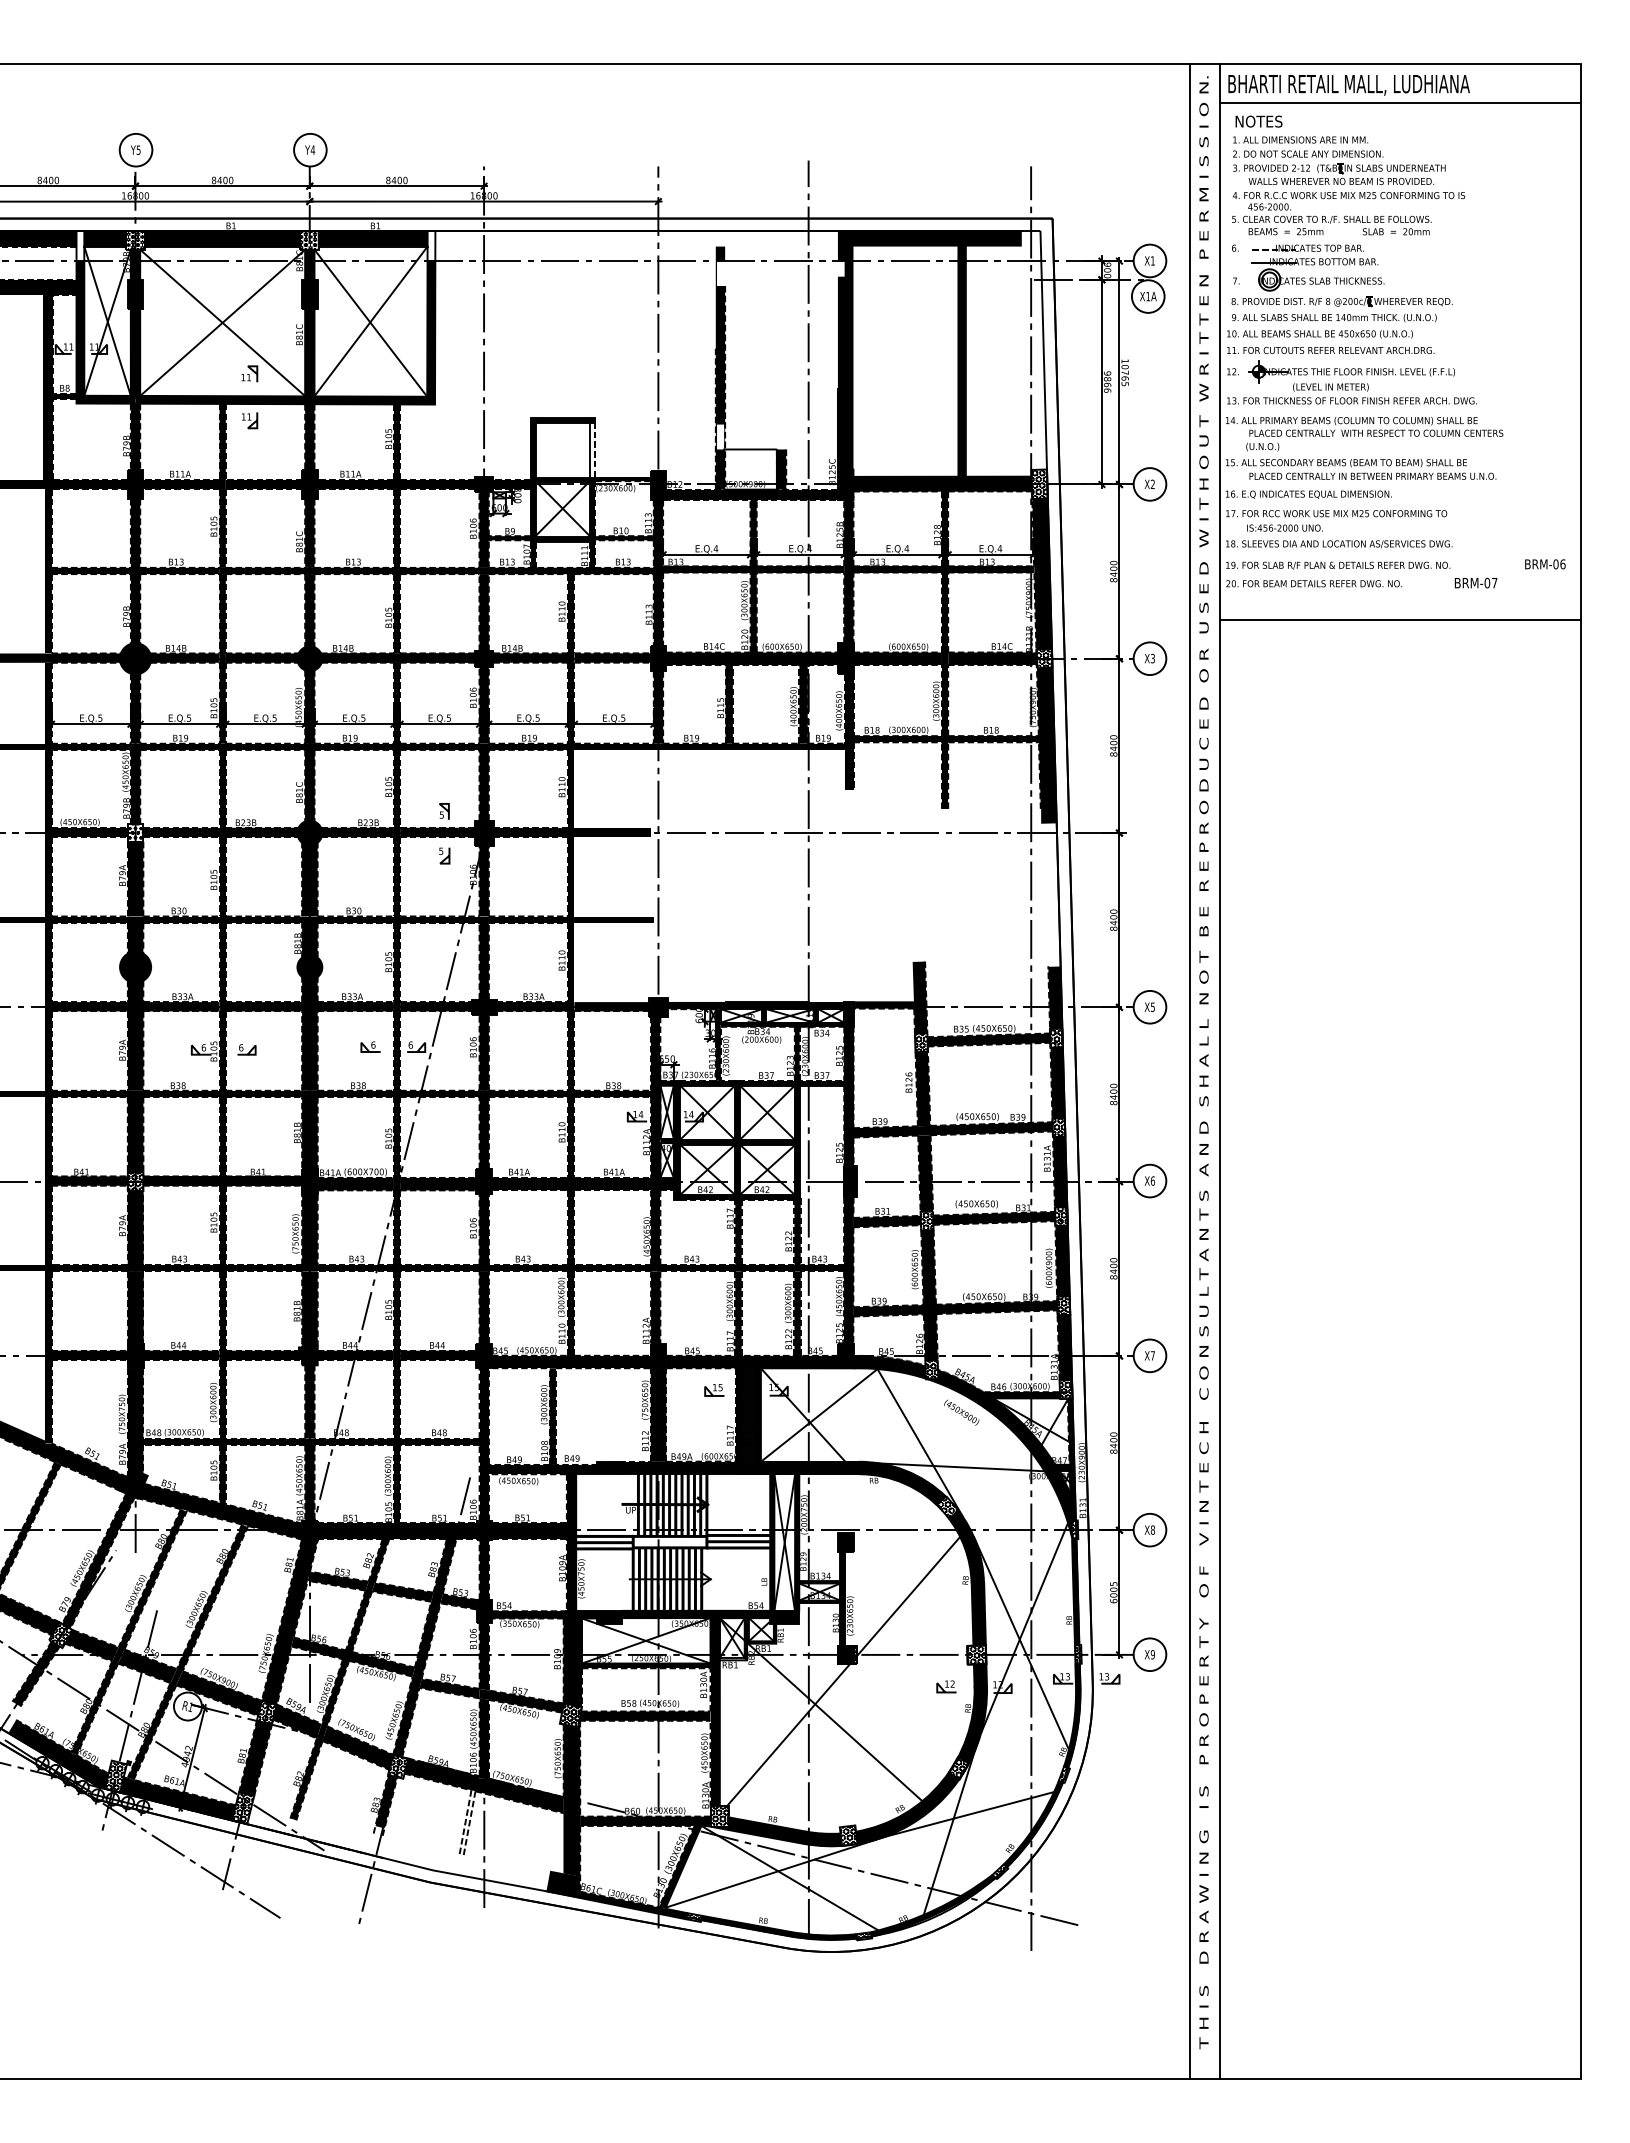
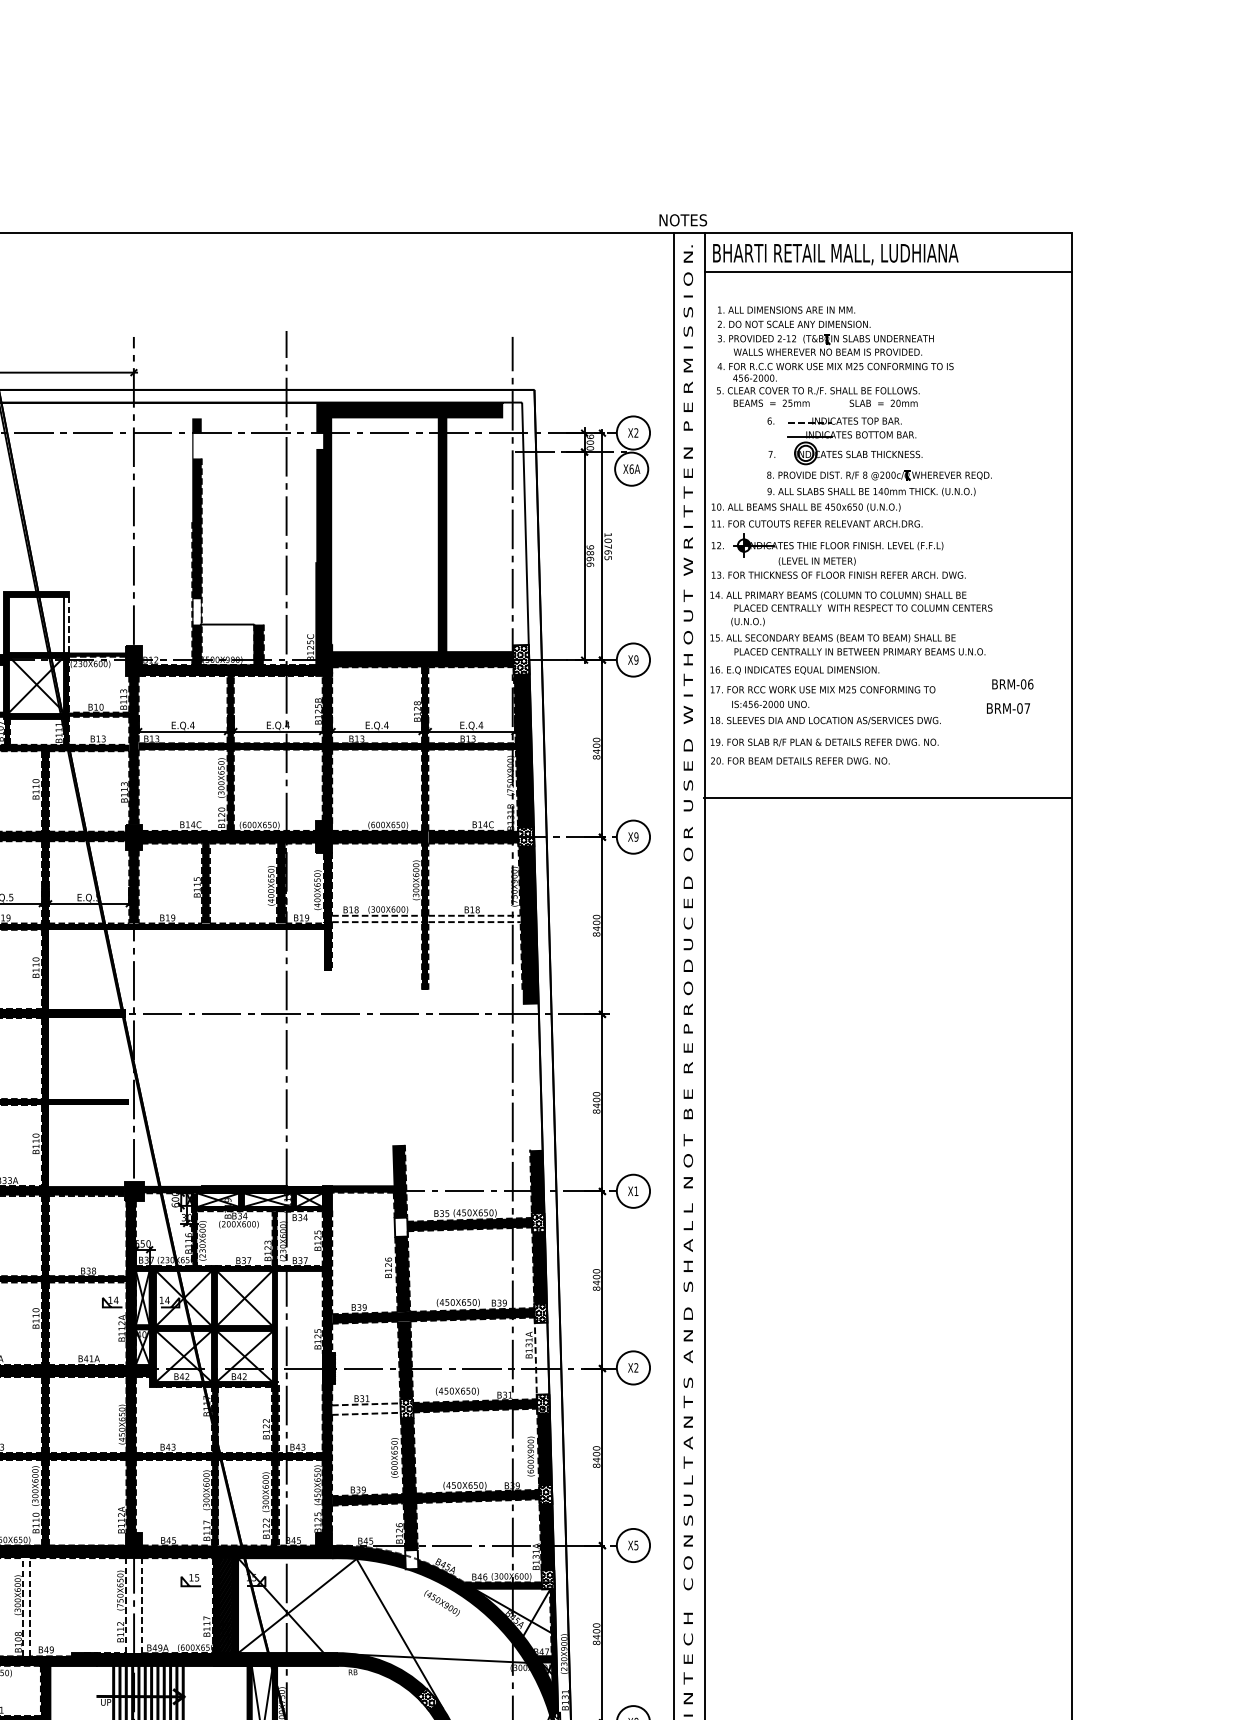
text: (1258, 121) -> (682, 220), moved
text: (1152, 260) -> (635, 432), X1 -> X2
part: (1341, 283) -> (878, 456), moved
text: (1148, 296) -> (631, 469), X1A -> X6A
text: (1152, 484) -> (635, 660), X2 -> X9
text: (1545, 564) -> (1012, 684), moved
text: (1475, 582) -> (1007, 707), moved
text: (1152, 658) -> (635, 836), X3 -> X9
fill: (945, 739) -> (425, 919), removed
text: (1152, 1006) -> (635, 1190), X5 -> X1
hatch: (920, 1042) -> (400, 1227), removed
fill: (1059, 1171) -> (541, 1358), removed
text: (1152, 1180) -> (635, 1367), X6 -> X2
fill: (887, 1221) -> (366, 1409), removed
text: (1152, 1355) -> (635, 1545), X7 -> X5
hatch: (931, 1369) -> (411, 1559), removed
fill: (658, 1414) -> (134, 1605), removed
fill: (552, 1416) -> (26, 1607), removed

